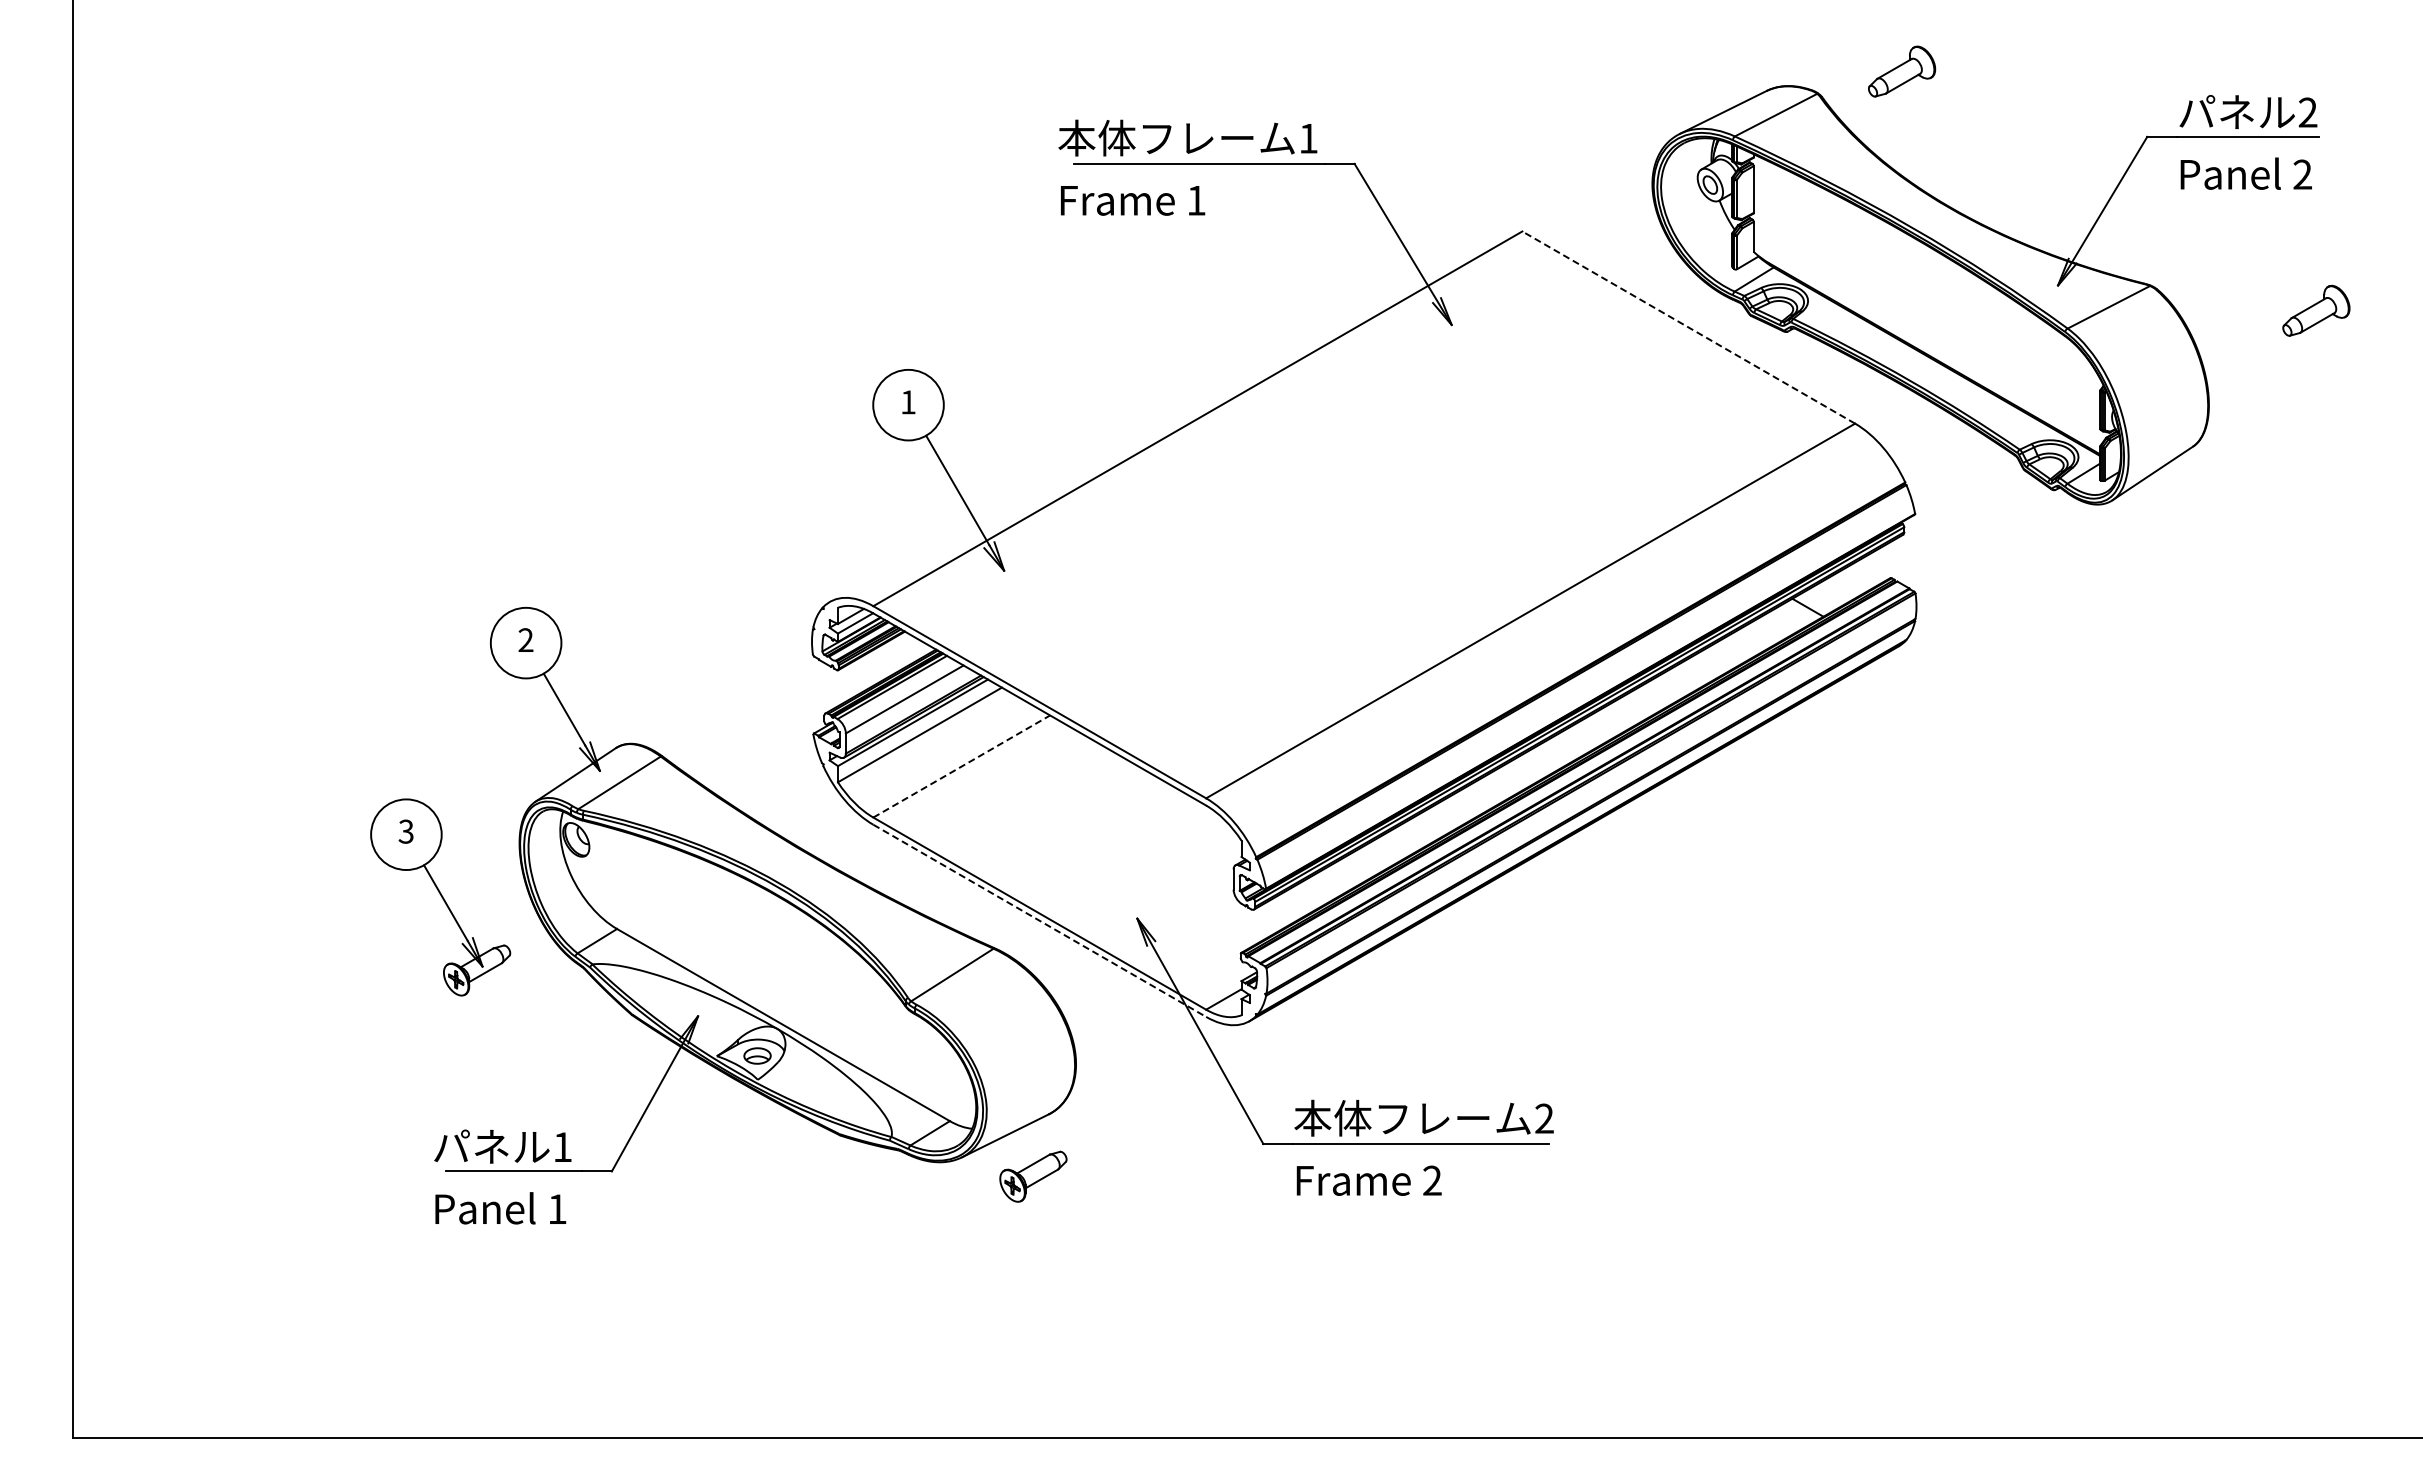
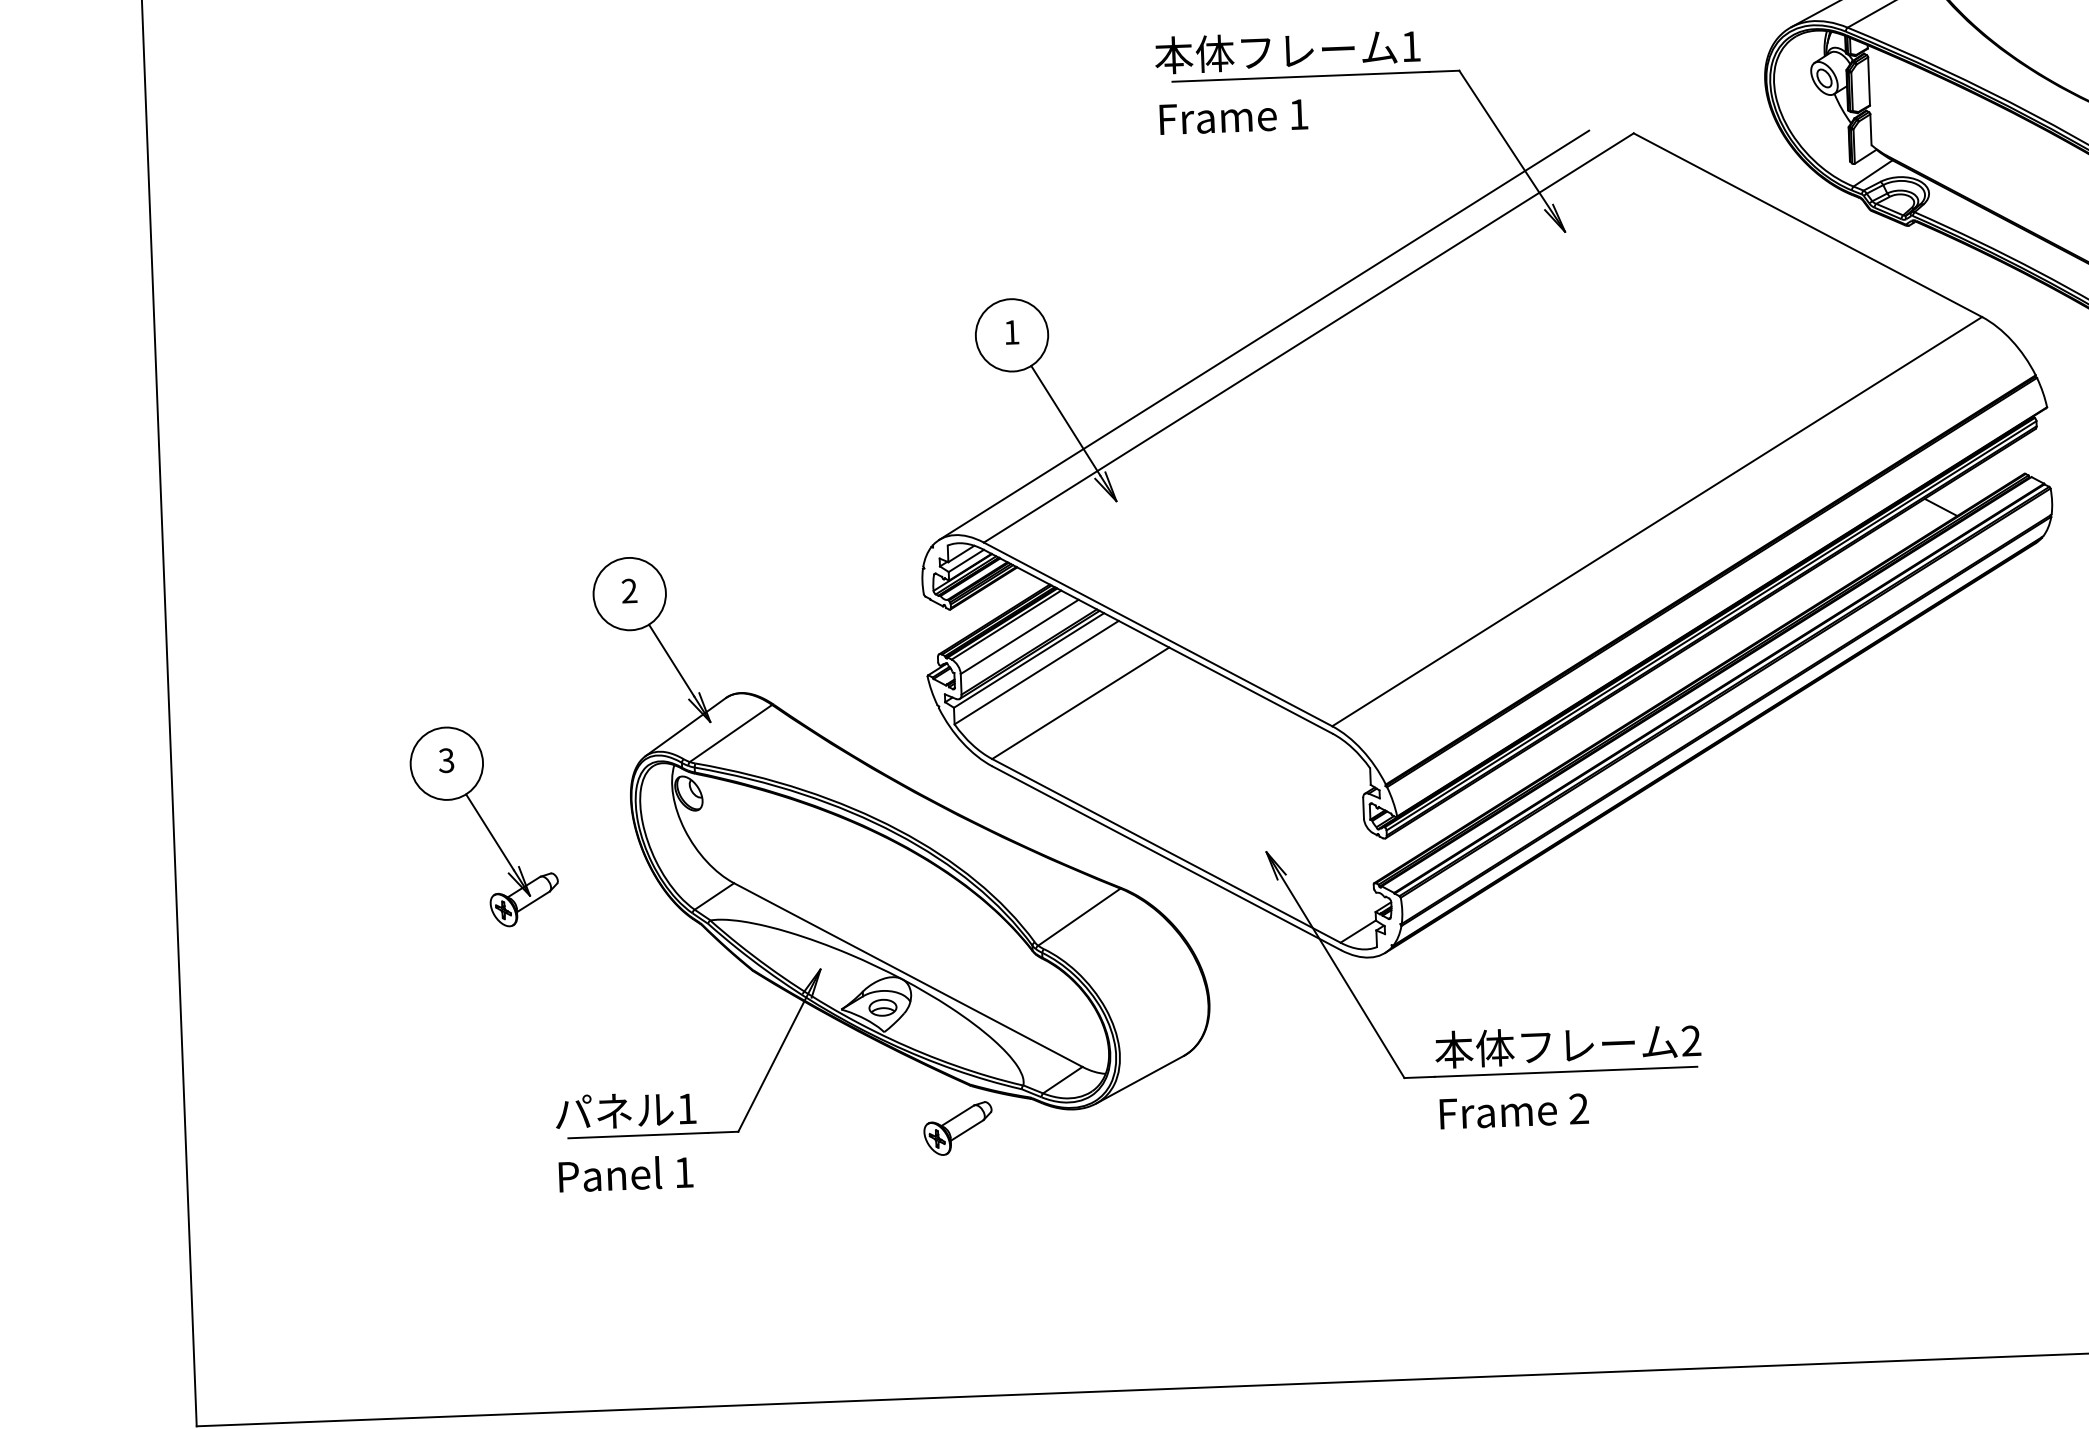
line: (1688, 327) -> (1807, 225), dashed -> solid
line: (1153, 414) -> (1263, 335), added
line: (962, 766) -> (1081, 703), dashed -> solid
part: (440, 897) -> (484, 826), moved
line: (1040, 921) -> (1167, 858), dashed -> solid
part: (1033, 1176) -> (958, 1128), moved

